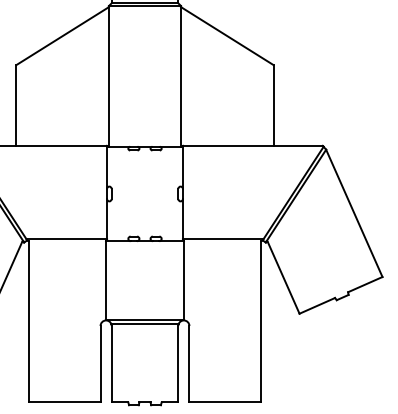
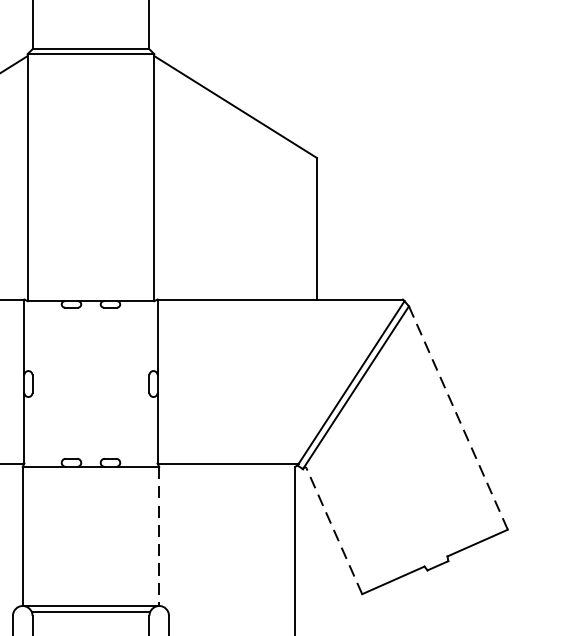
line: (354, 213) -> (458, 418), solid -> dashed
line: (283, 277) -> (334, 530), solid -> dashed
line: (183, 280) -> (158, 535), solid -> dashed

